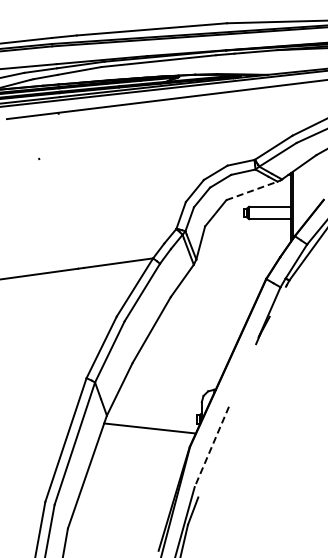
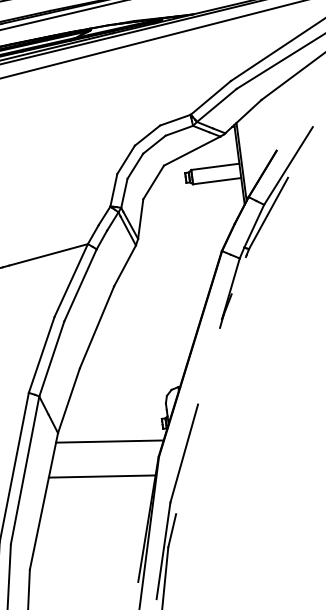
line: (252, 190) -> (192, 150), dashed -> solid
line: (211, 446) -> (183, 453), dashed -> solid
line: (139, 457) -> (102, 476), added

